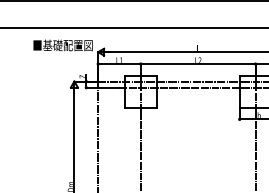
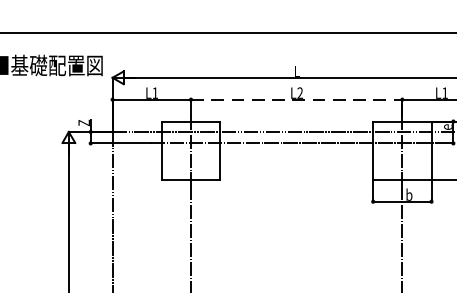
line: (198, 64) -> (297, 100), solid -> dashed

